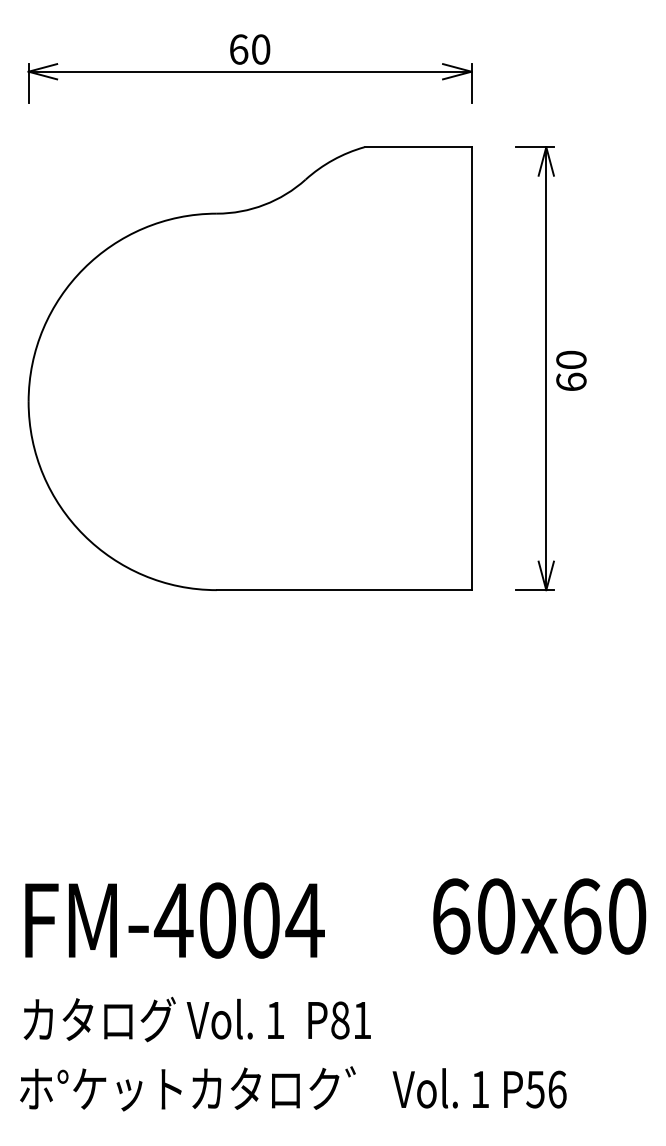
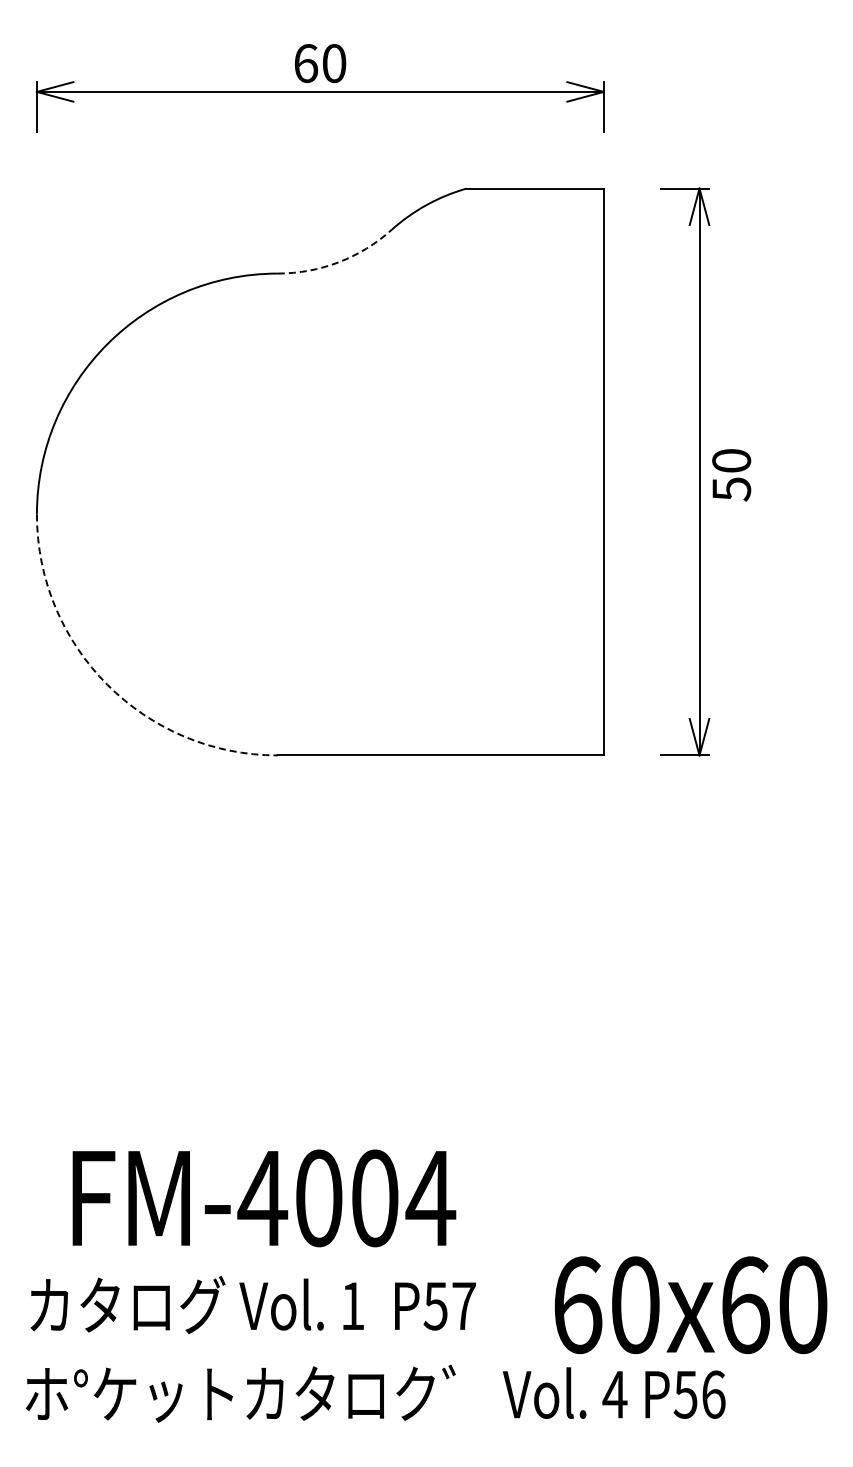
arc: (264, 205) -> (338, 262), solid -> dashed
text: (571, 382) -> (731, 489), 60 -> 50
arc: (83, 534) -> (107, 684), solid -> dashed
text: (539, 916) -> (690, 1305), moved
text: (175, 920) -> (264, 1198), moved
text: (350, 1020) -> (449, 1306), P81 -> P57
text: (479, 1089) -> (614, 1394), 1 -> 4

